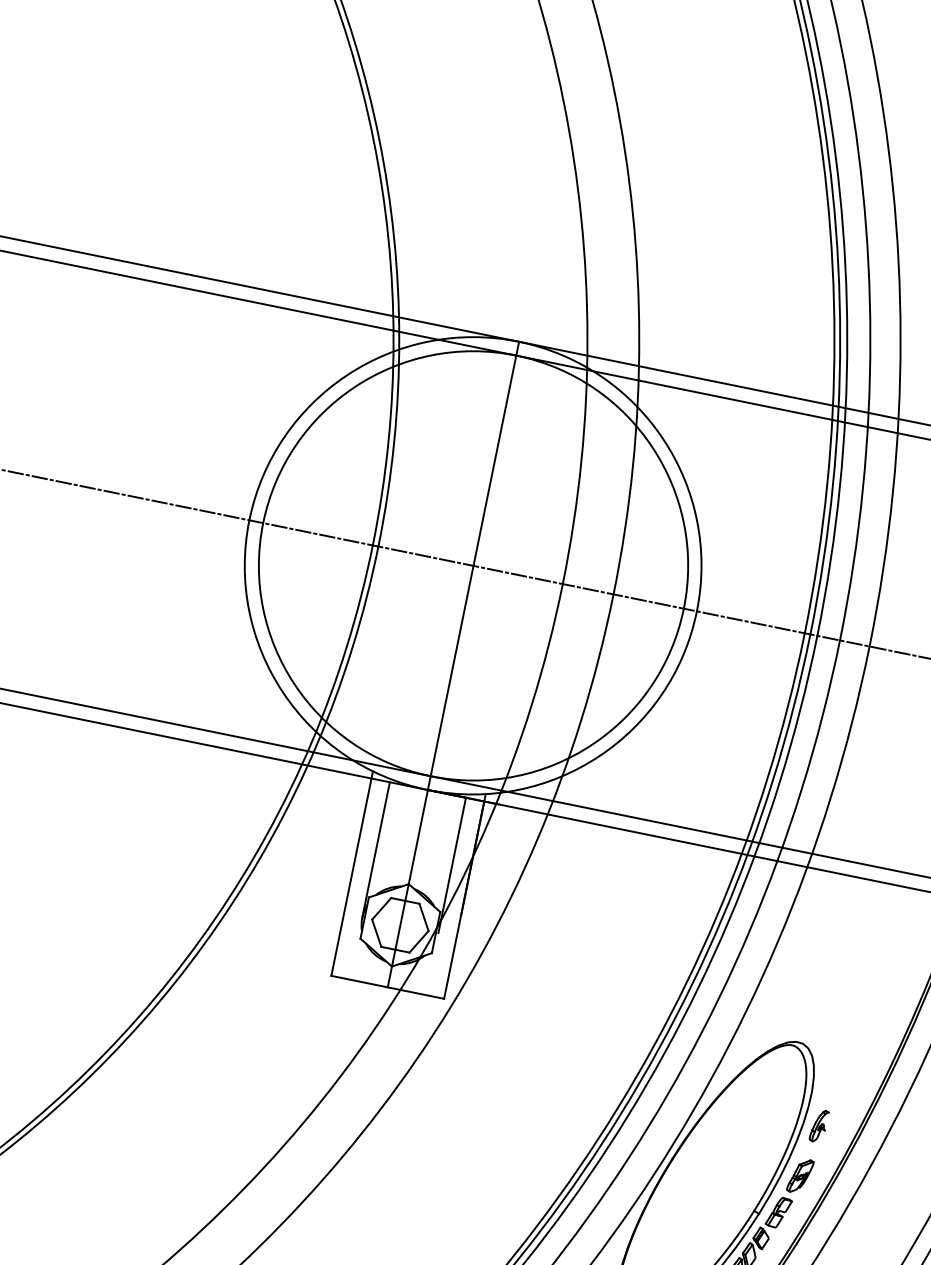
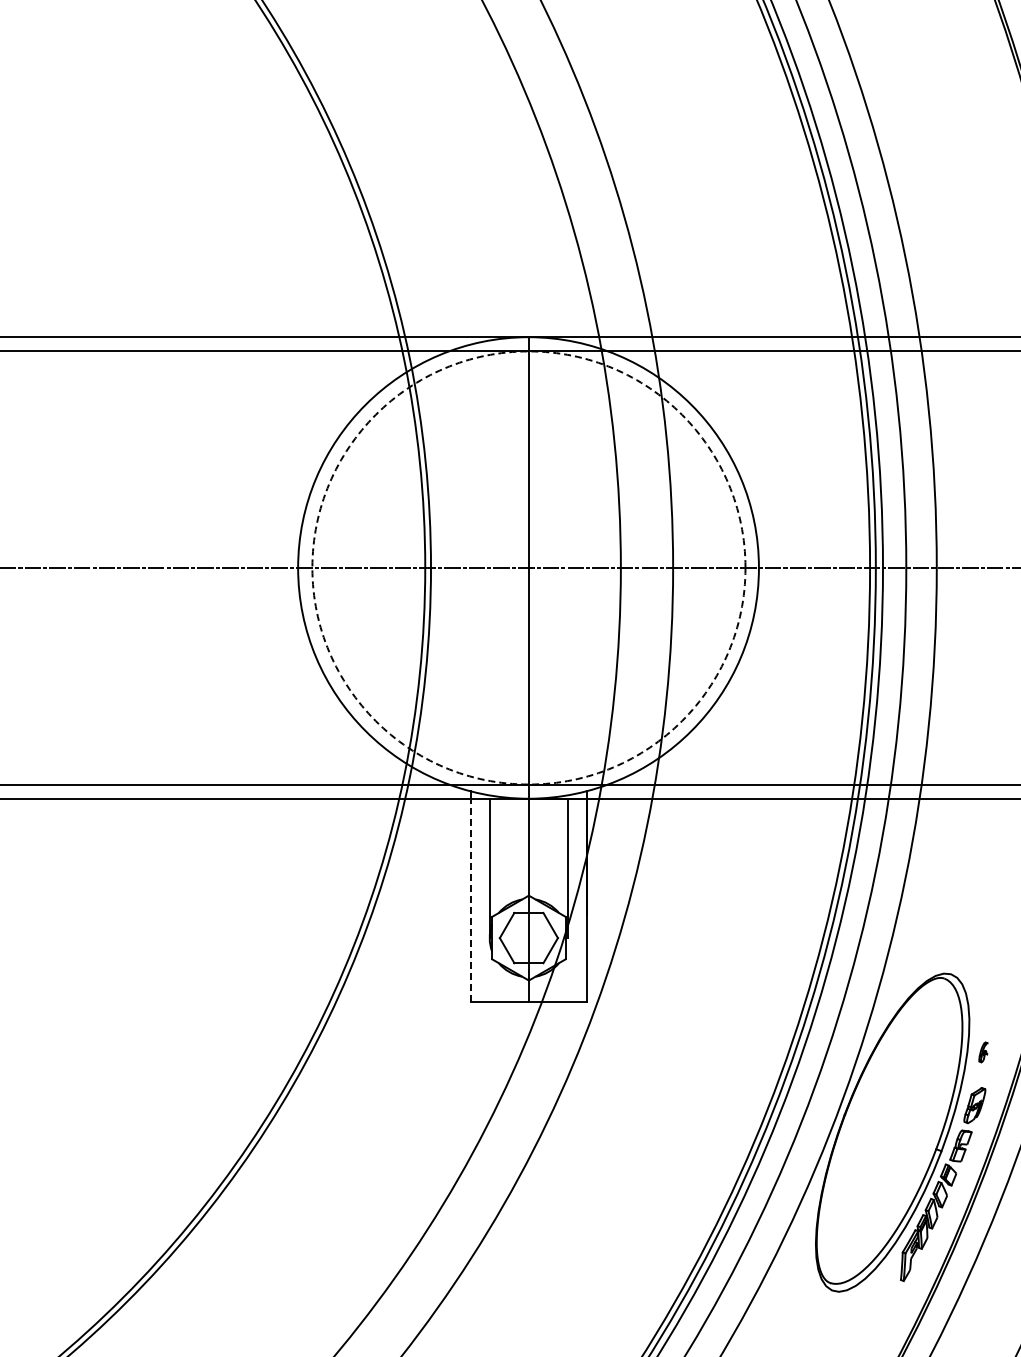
circle: (473, 565) -> (528, 567), solid -> dashed
line: (351, 877) -> (470, 900), solid -> dashed
part: (819, 1126) -> (983, 1052), size x0.6

